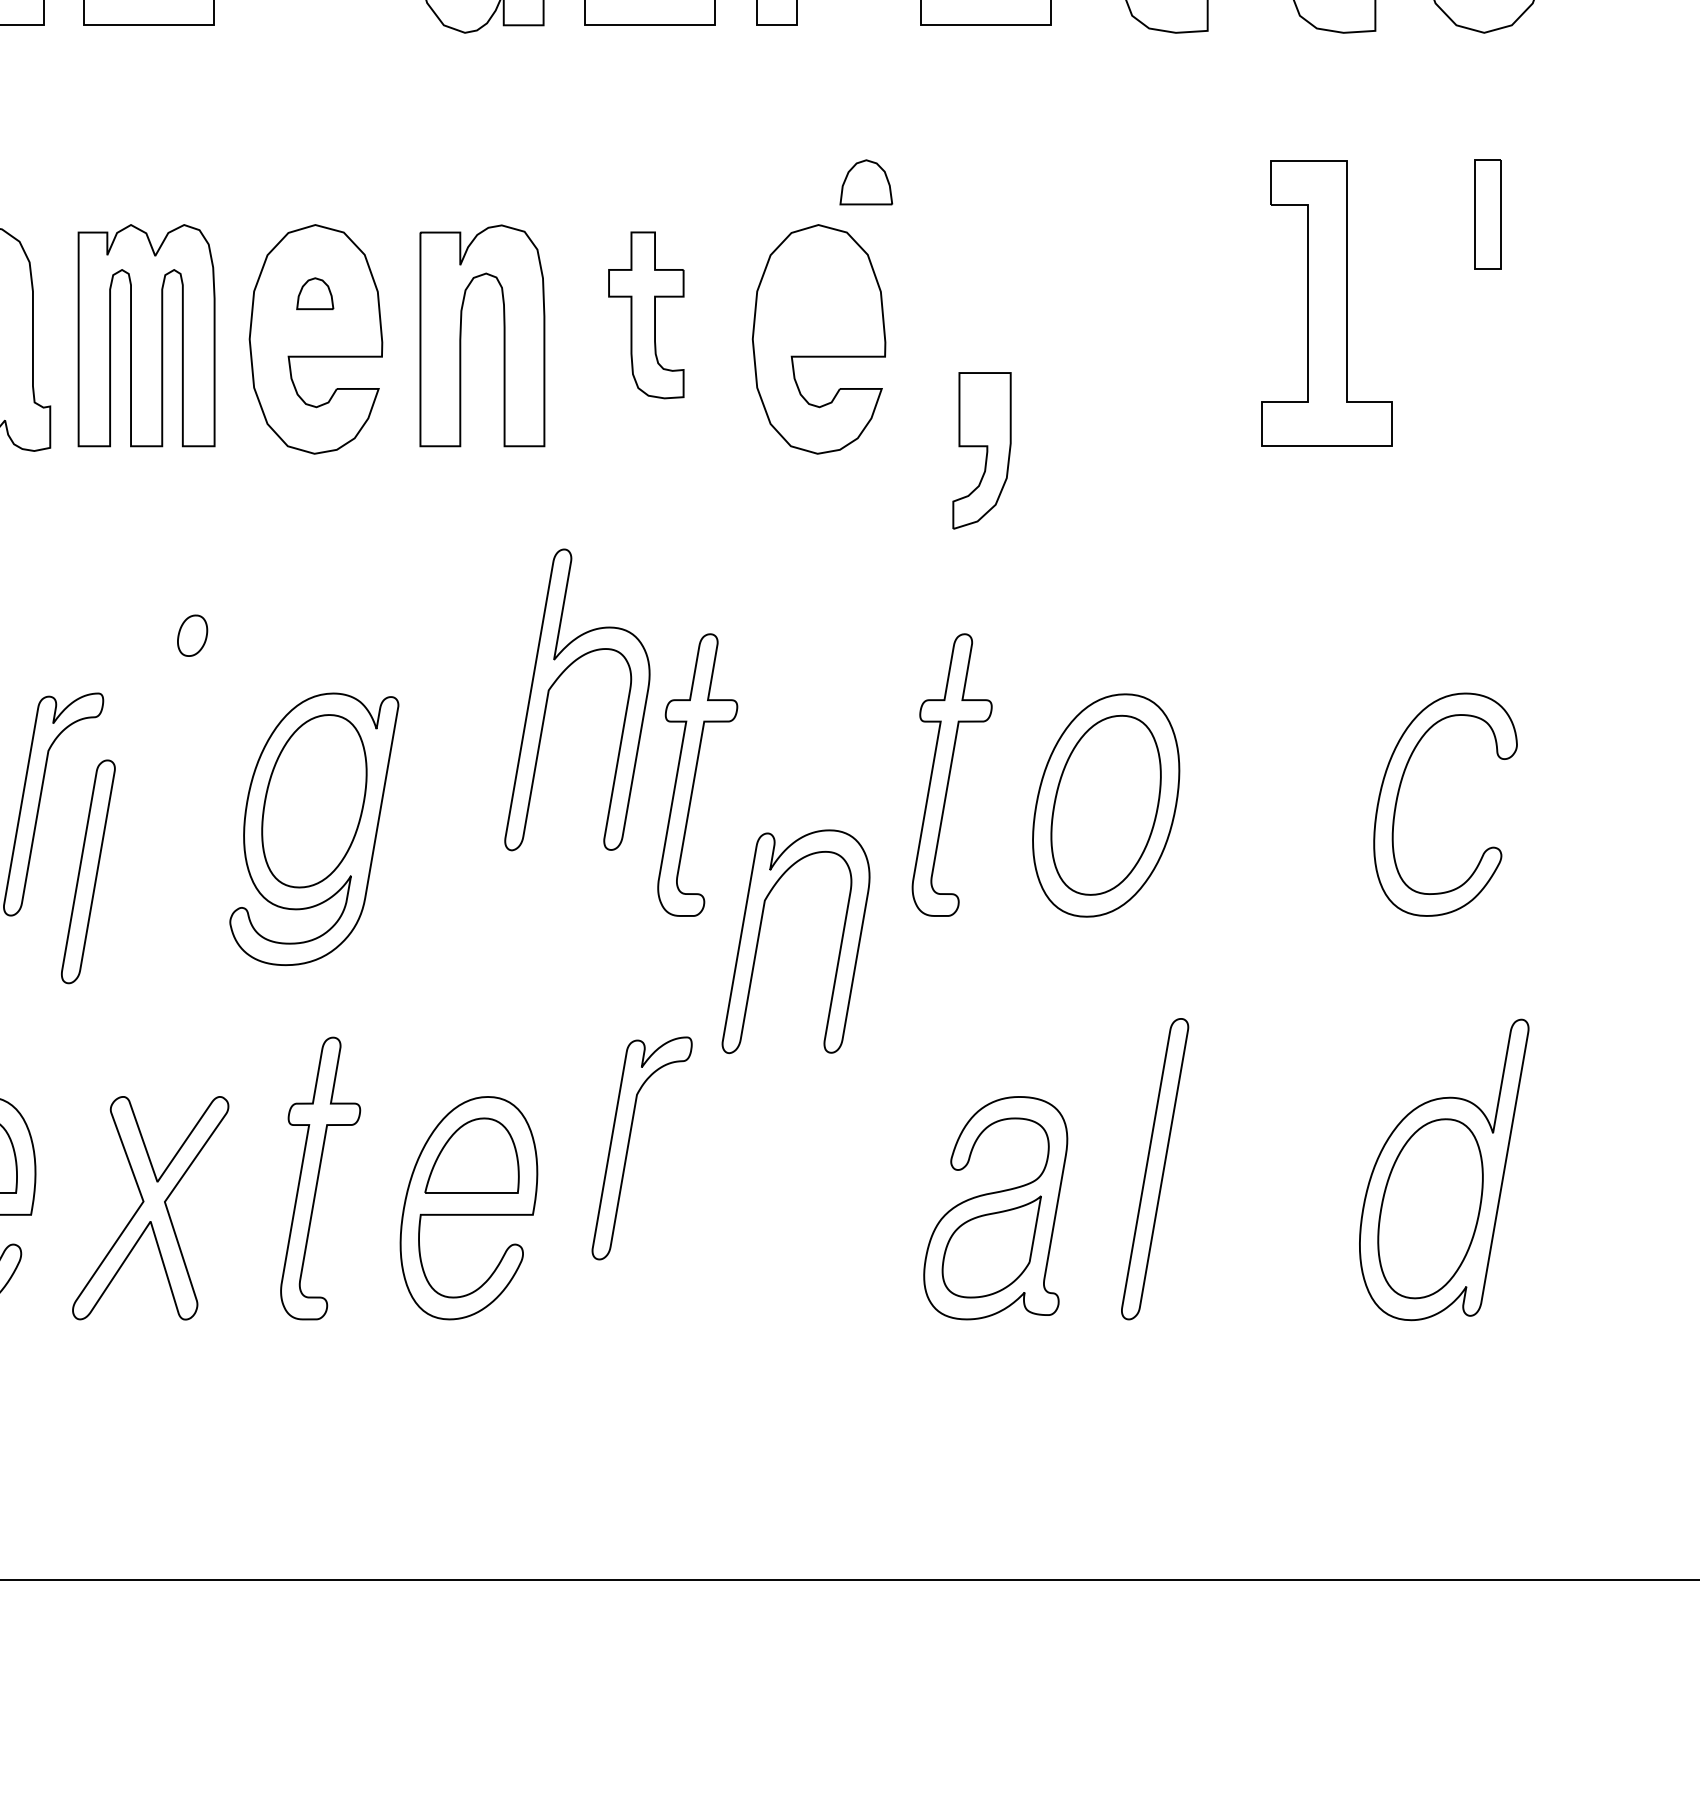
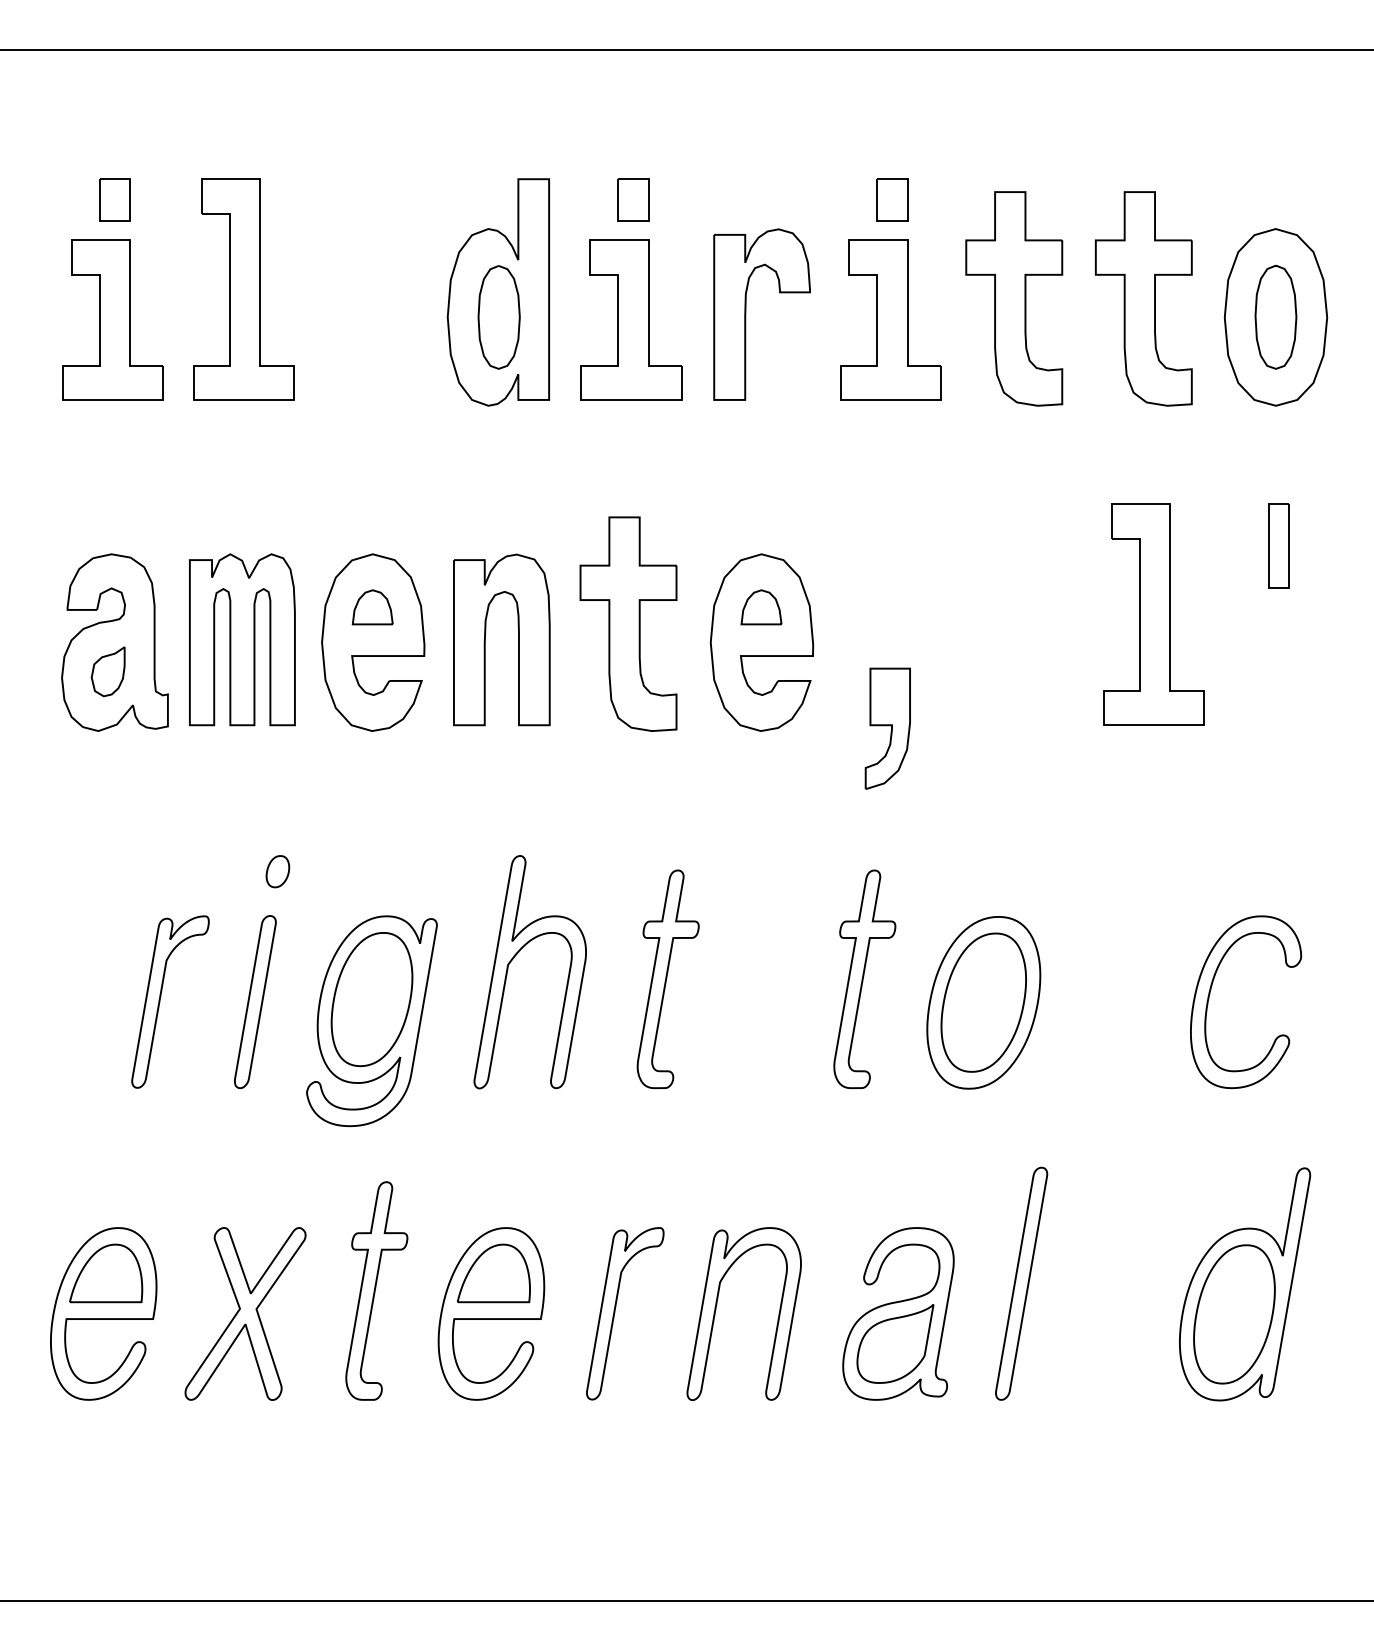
part: (866, 182) -> (761, 607), moved
part: (315, 293) -> (372, 607), size x1.43
part: (646, 314) -> (628, 623), size x1.67
part: (555, 683) -> (513, 959), moved
part: (88, 872) -> (255, 1002), moved
part: (760, 937) -> (716, 1310), moved
part: (629, 1148) -> (615, 1313), moved

